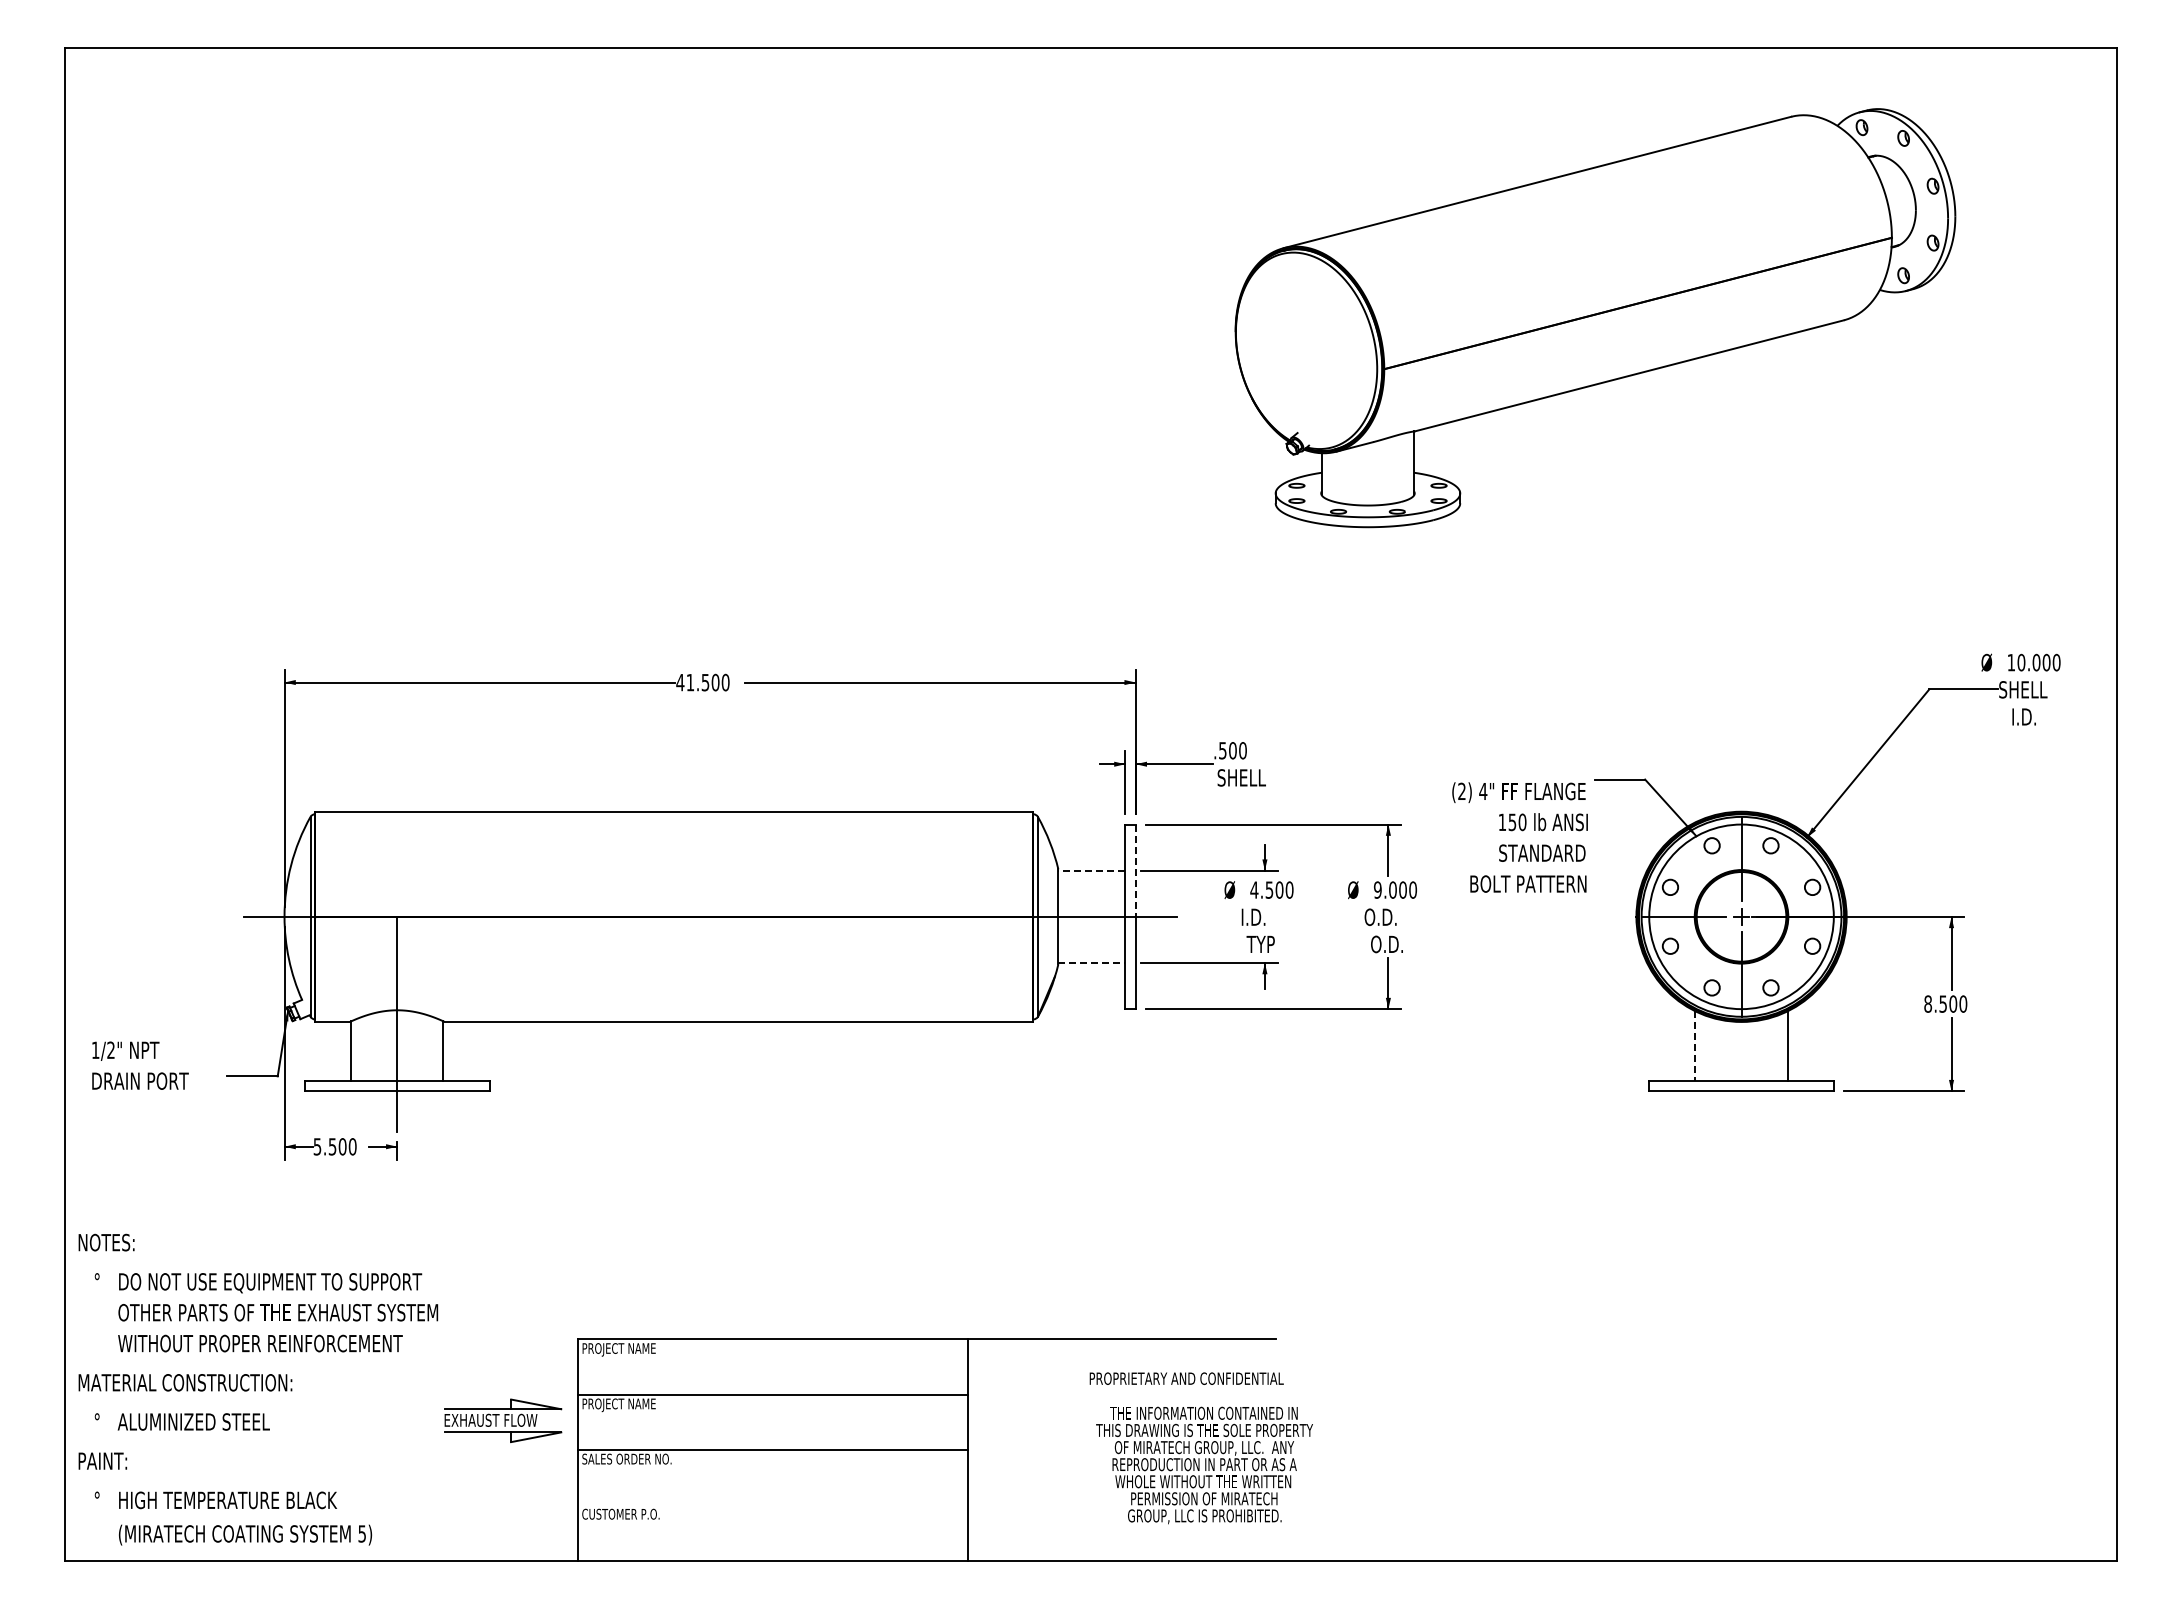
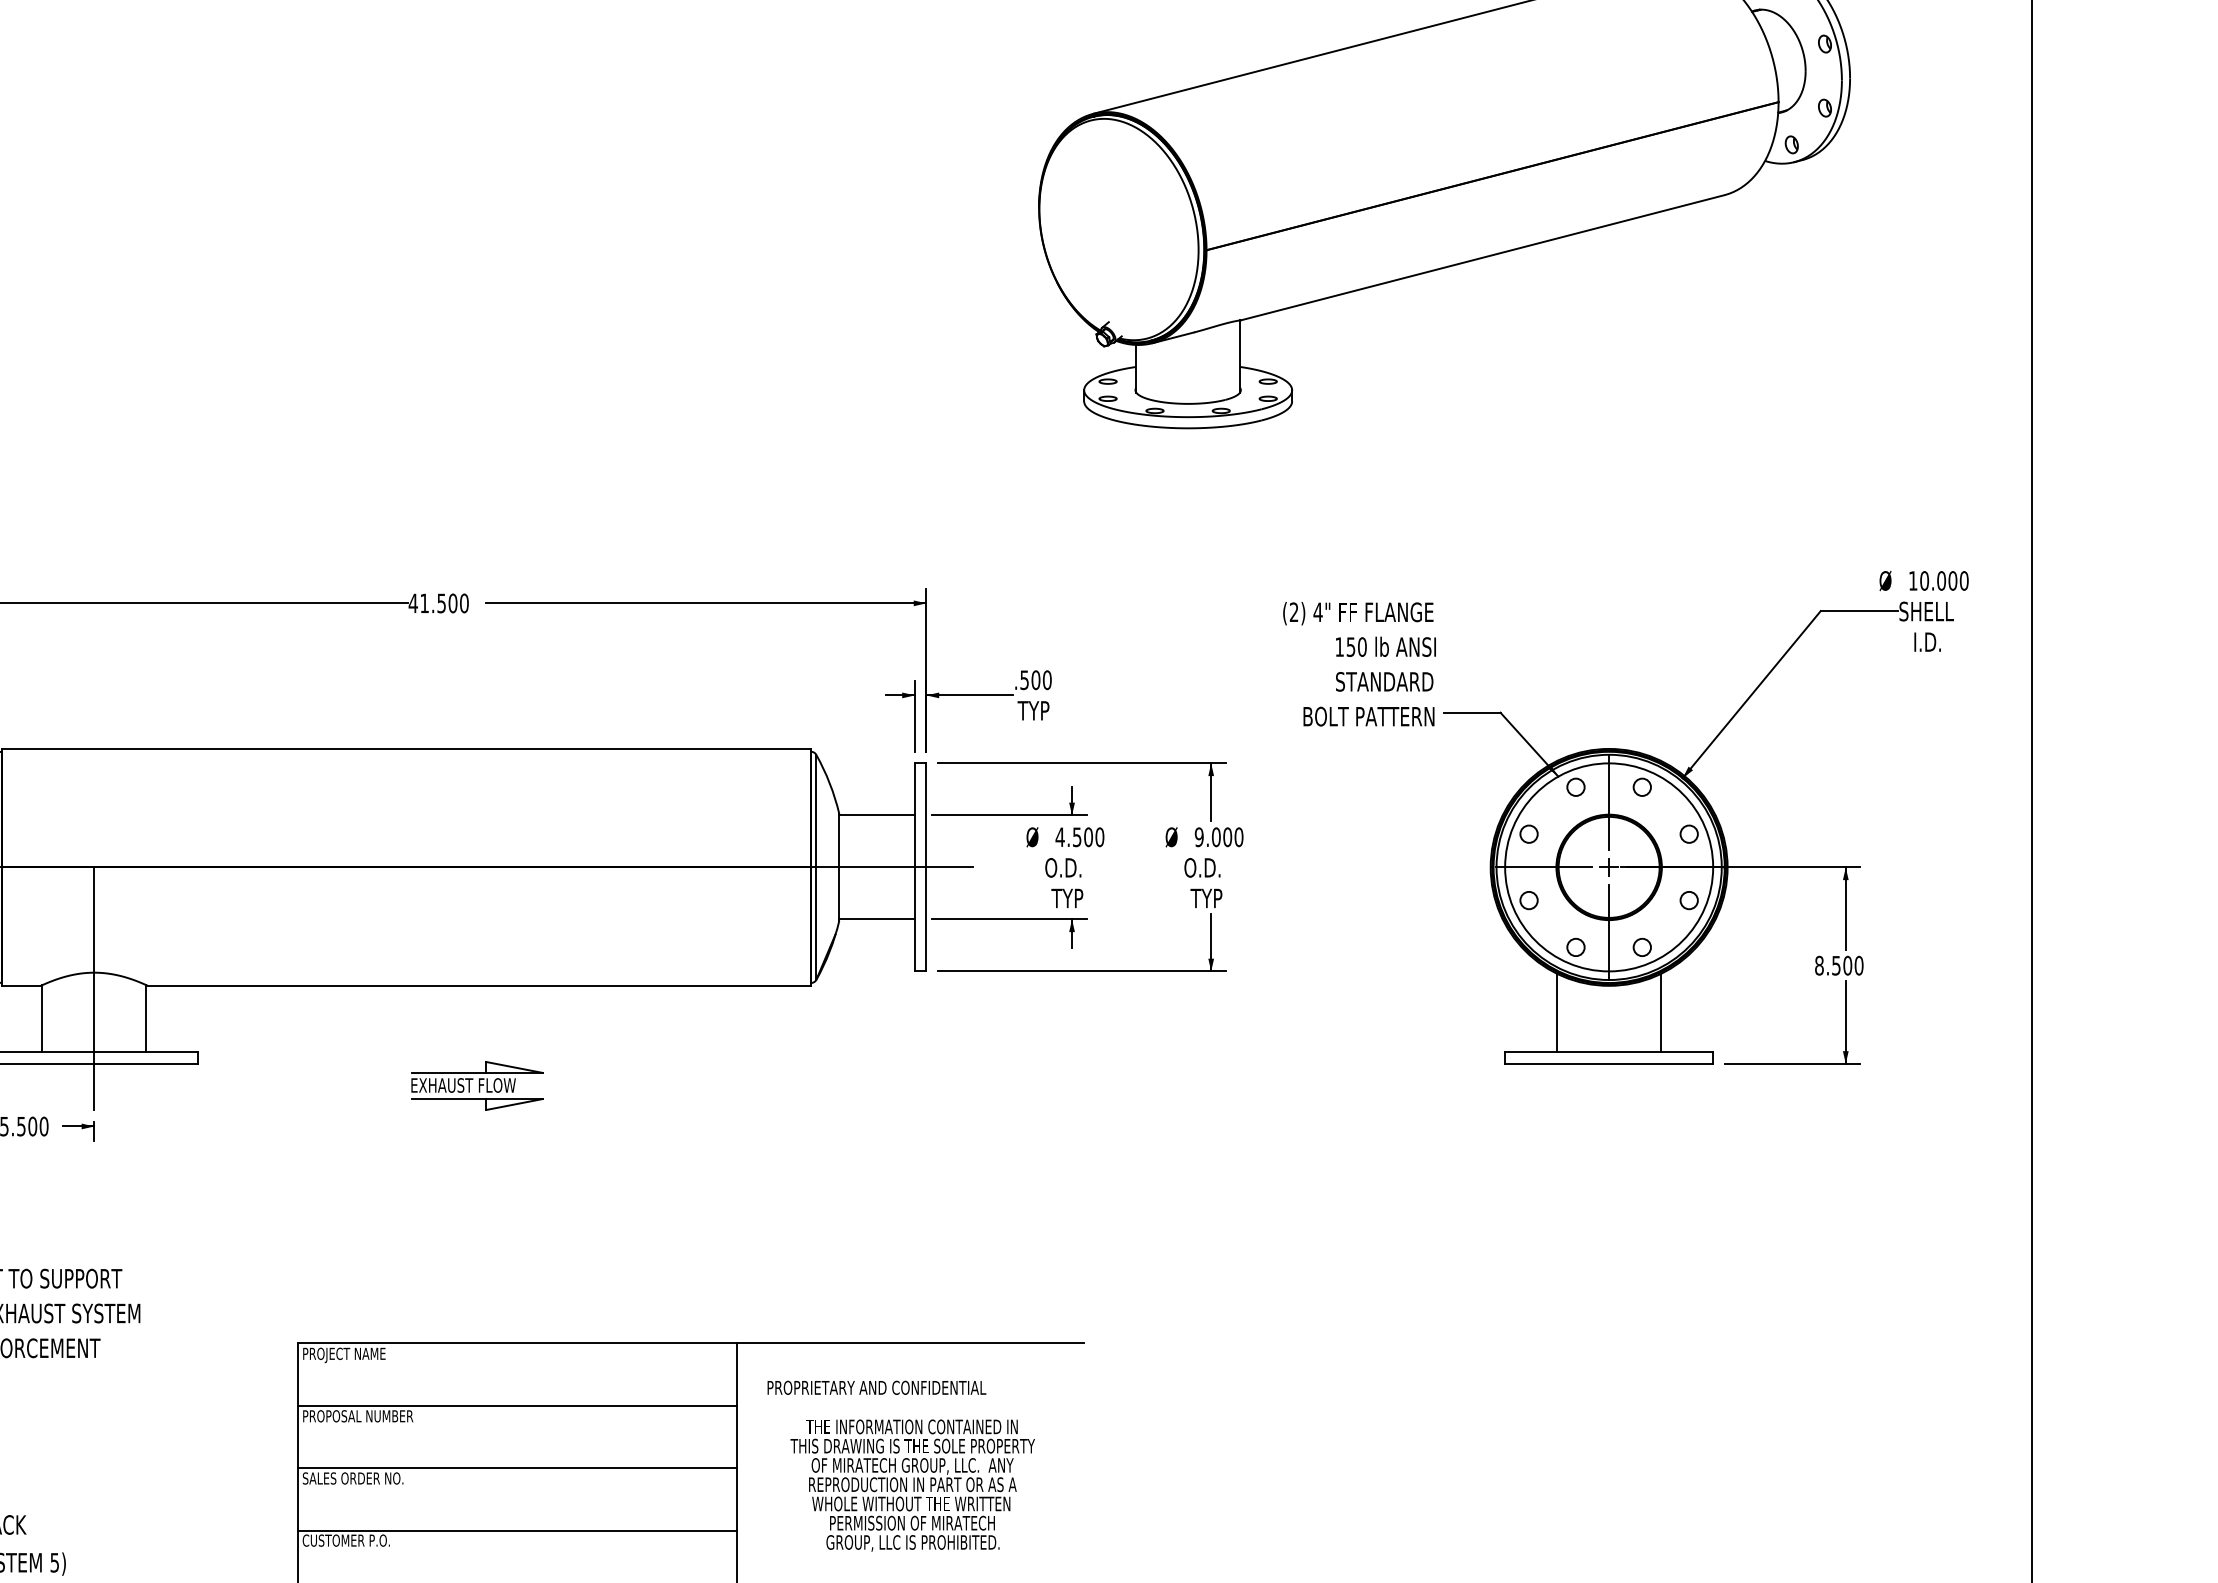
text: (1240, 777) -> (1044, 710), SHELL -> TYP
text: (1519, 837) -> (1358, 664), moved
line: (1091, 870) -> (876, 815), dashed -> solid
line: (1135, 871) -> (926, 816), dashed -> solid
text: (1257, 917) -> (1063, 868), I.D. -> O.D.
text: (1386, 944) -> (1209, 898), O.D. -> TYP
line: (1091, 963) -> (876, 919), dashed -> solid
line: (1695, 1046) -> (1557, 1013), dashed -> solid
text: (1186, 1378) -> (876, 1387), moved
text: (640, 1405) -> (368, 1418), PROJECT NAME -> PROPOSAL NUMBER
part: (503, 1420) -> (477, 1085), moved
text: (1204, 1465) -> (912, 1485), moved
line: (772, 1505) -> (517, 1530), added

